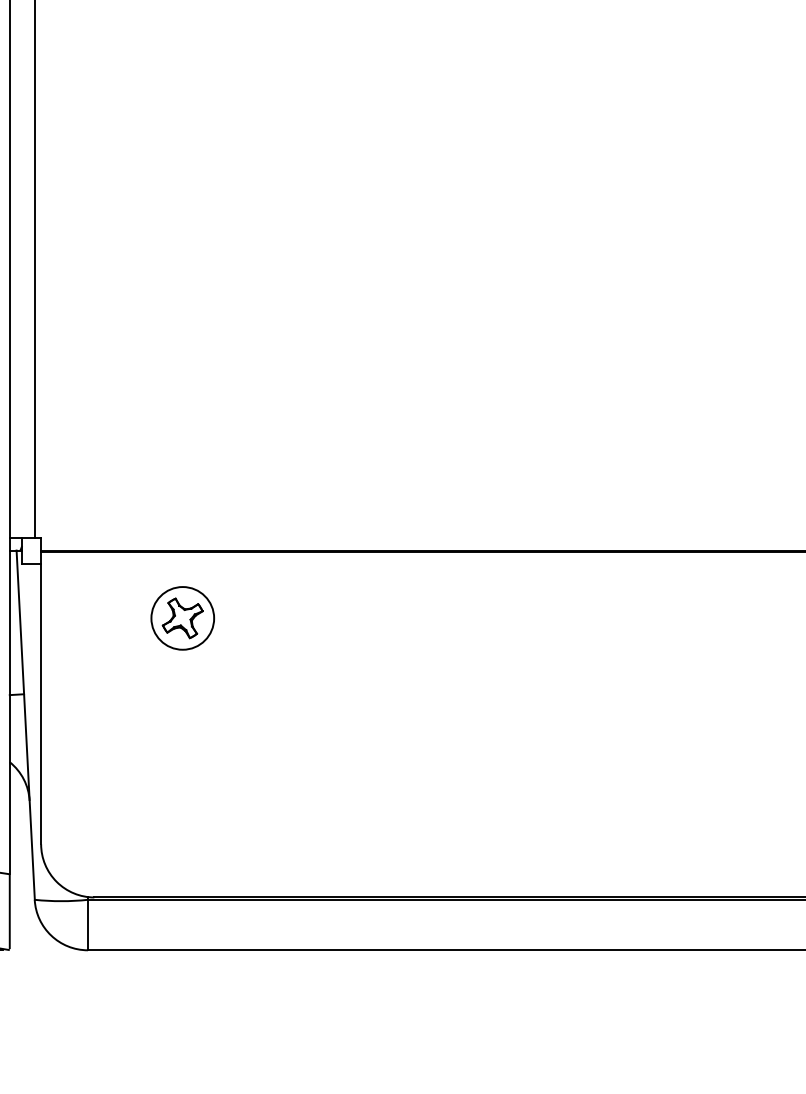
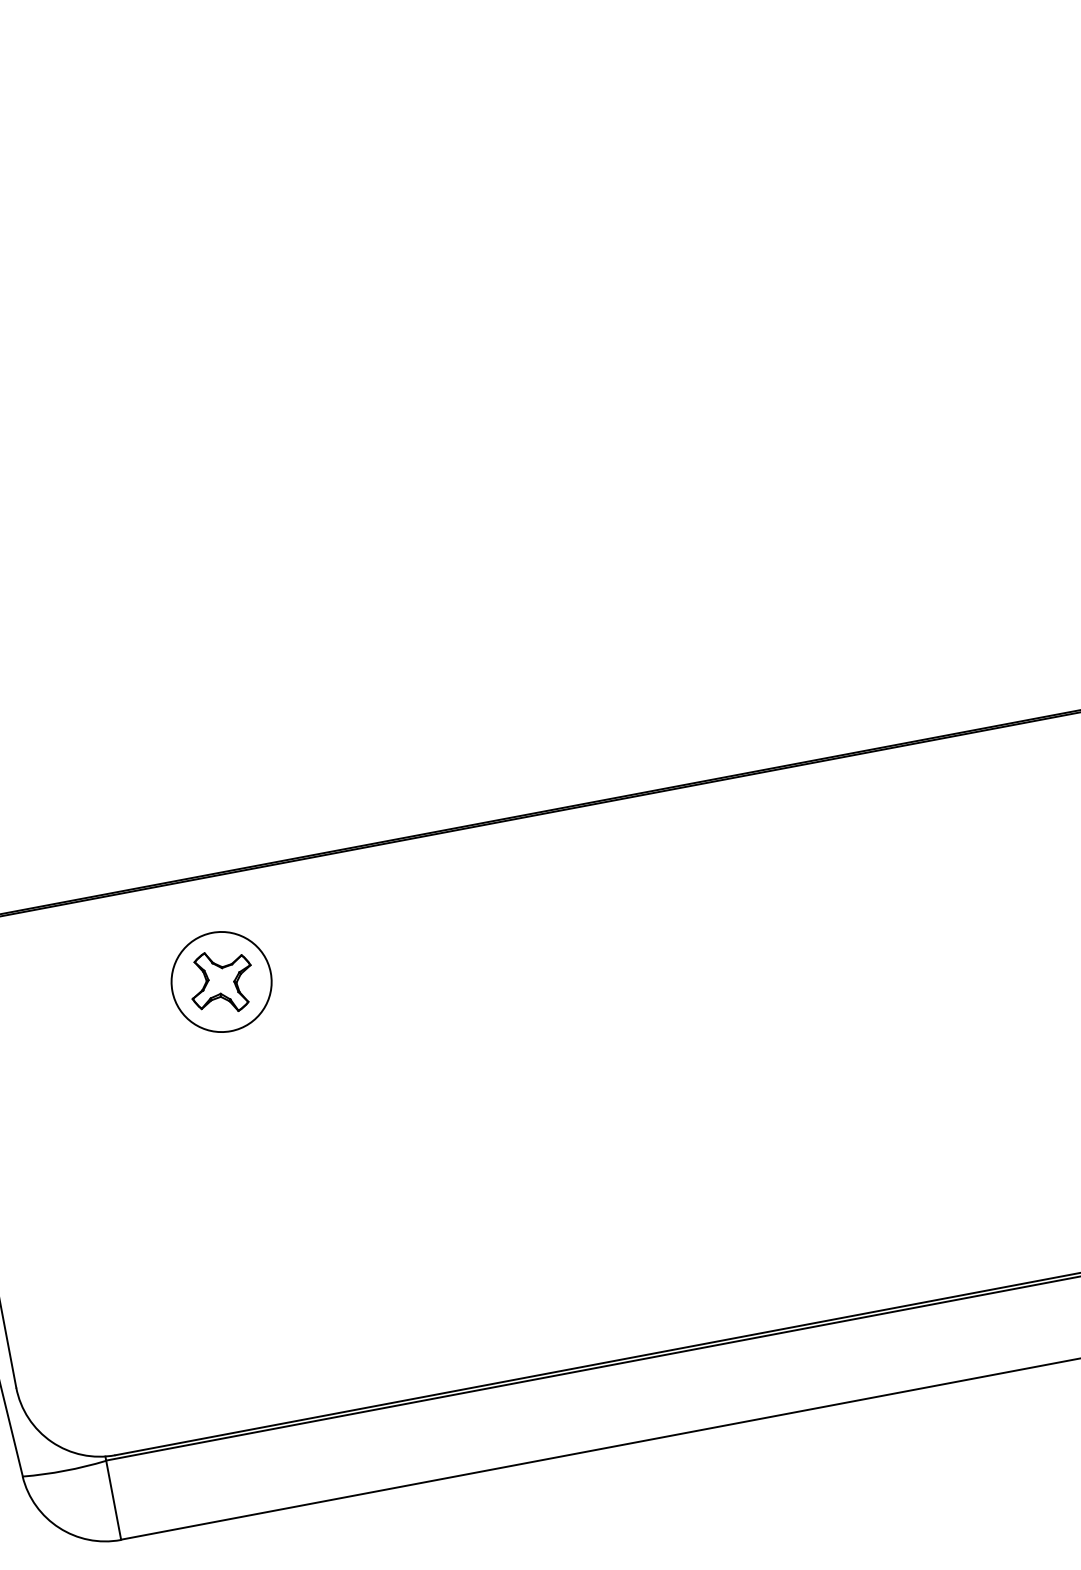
part: (182, 618) -> (221, 982), moved

